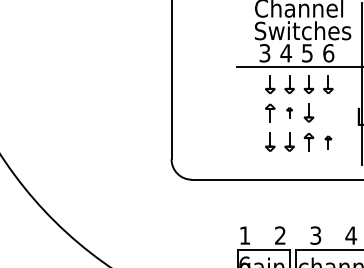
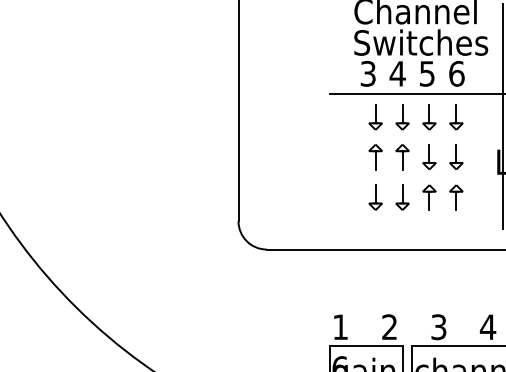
part: (289, 112) -> (402, 156), size x1.67
part: (328, 112) -> (456, 156), added
part: (328, 142) -> (456, 197), size x1.43

